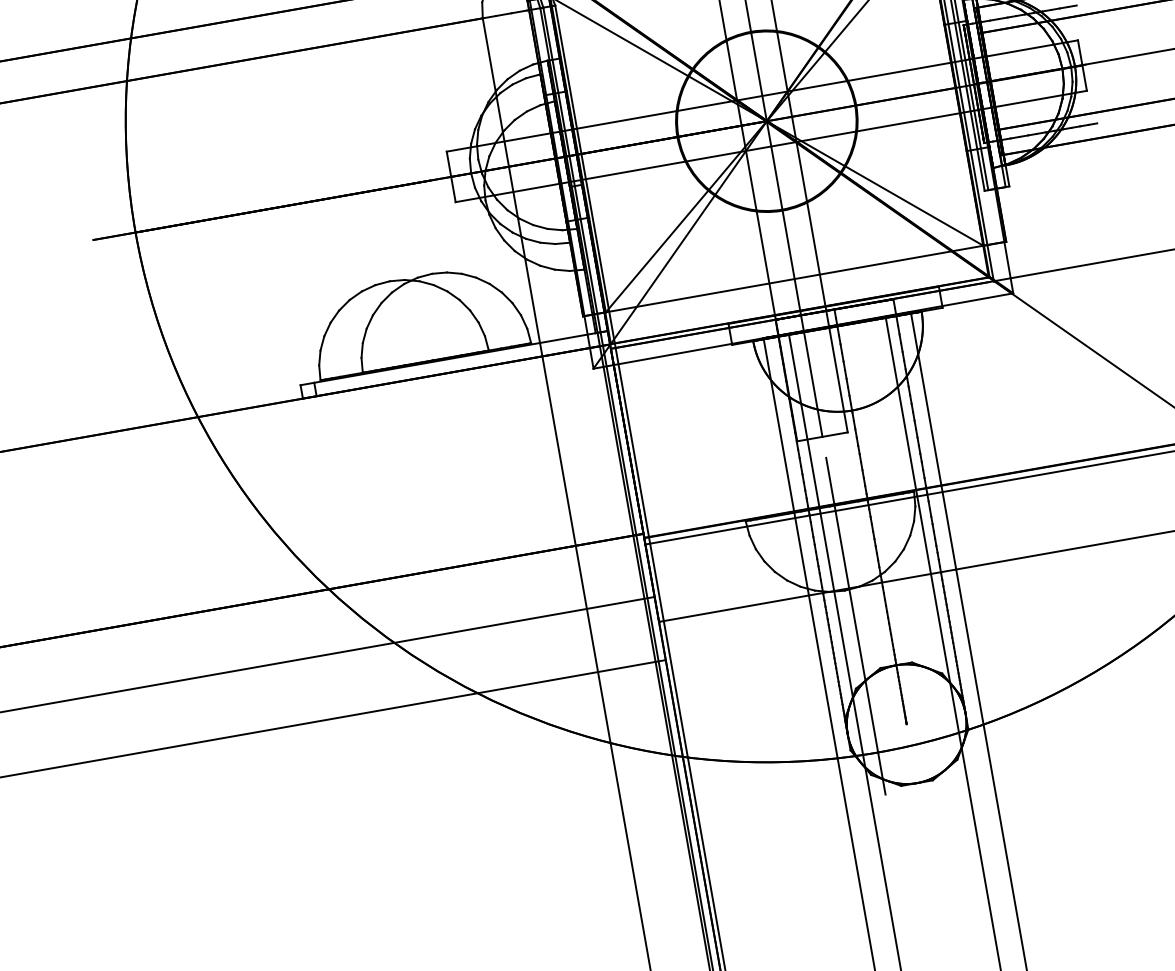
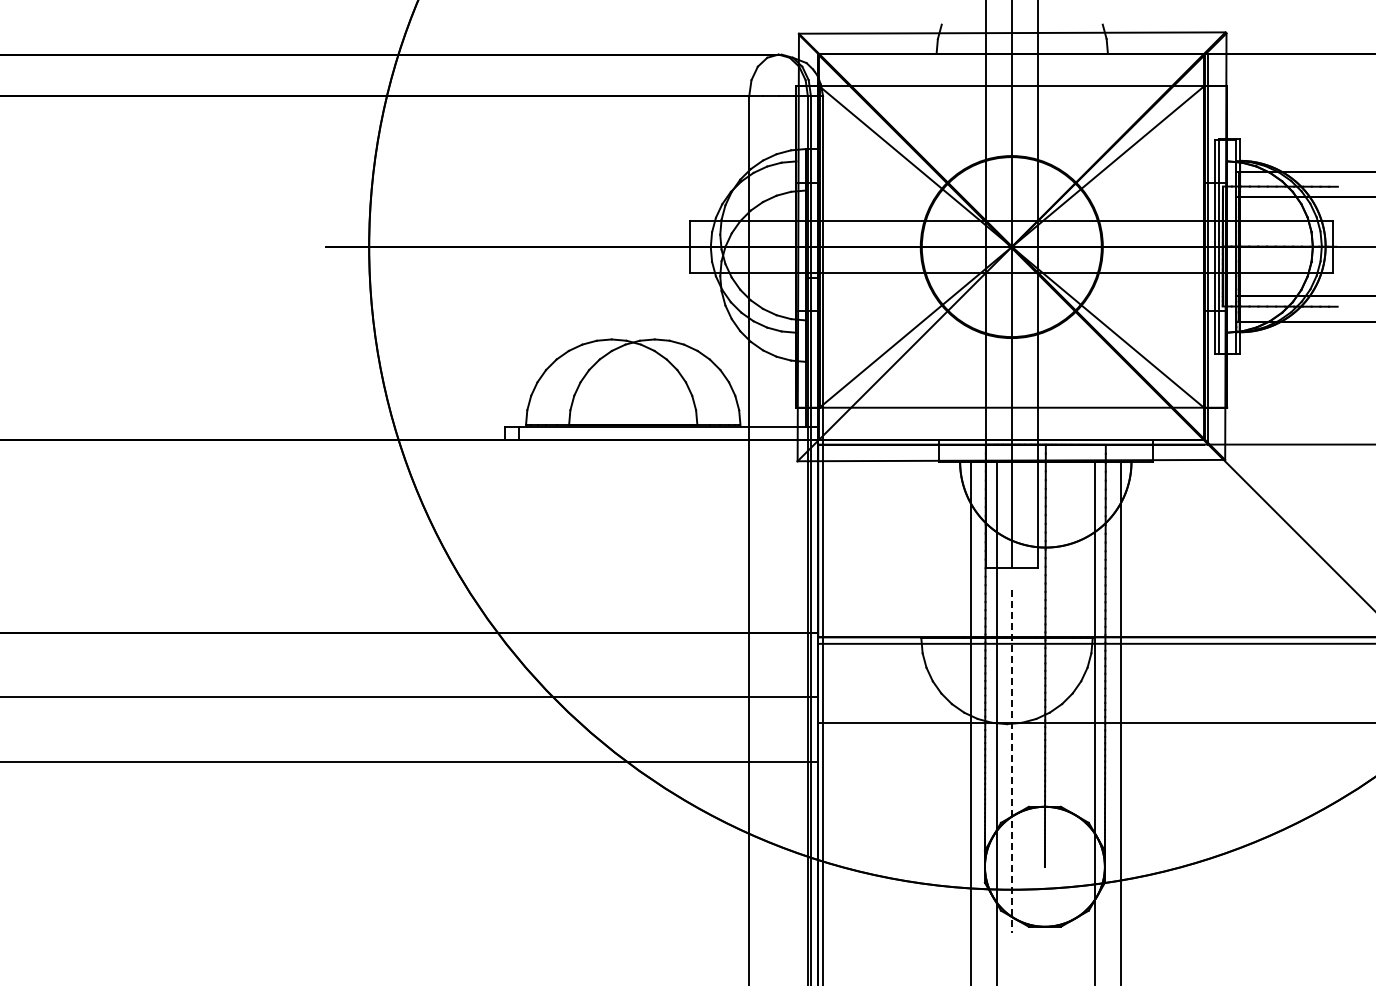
line: (855, 626) -> (1011, 761), solid -> dashed

